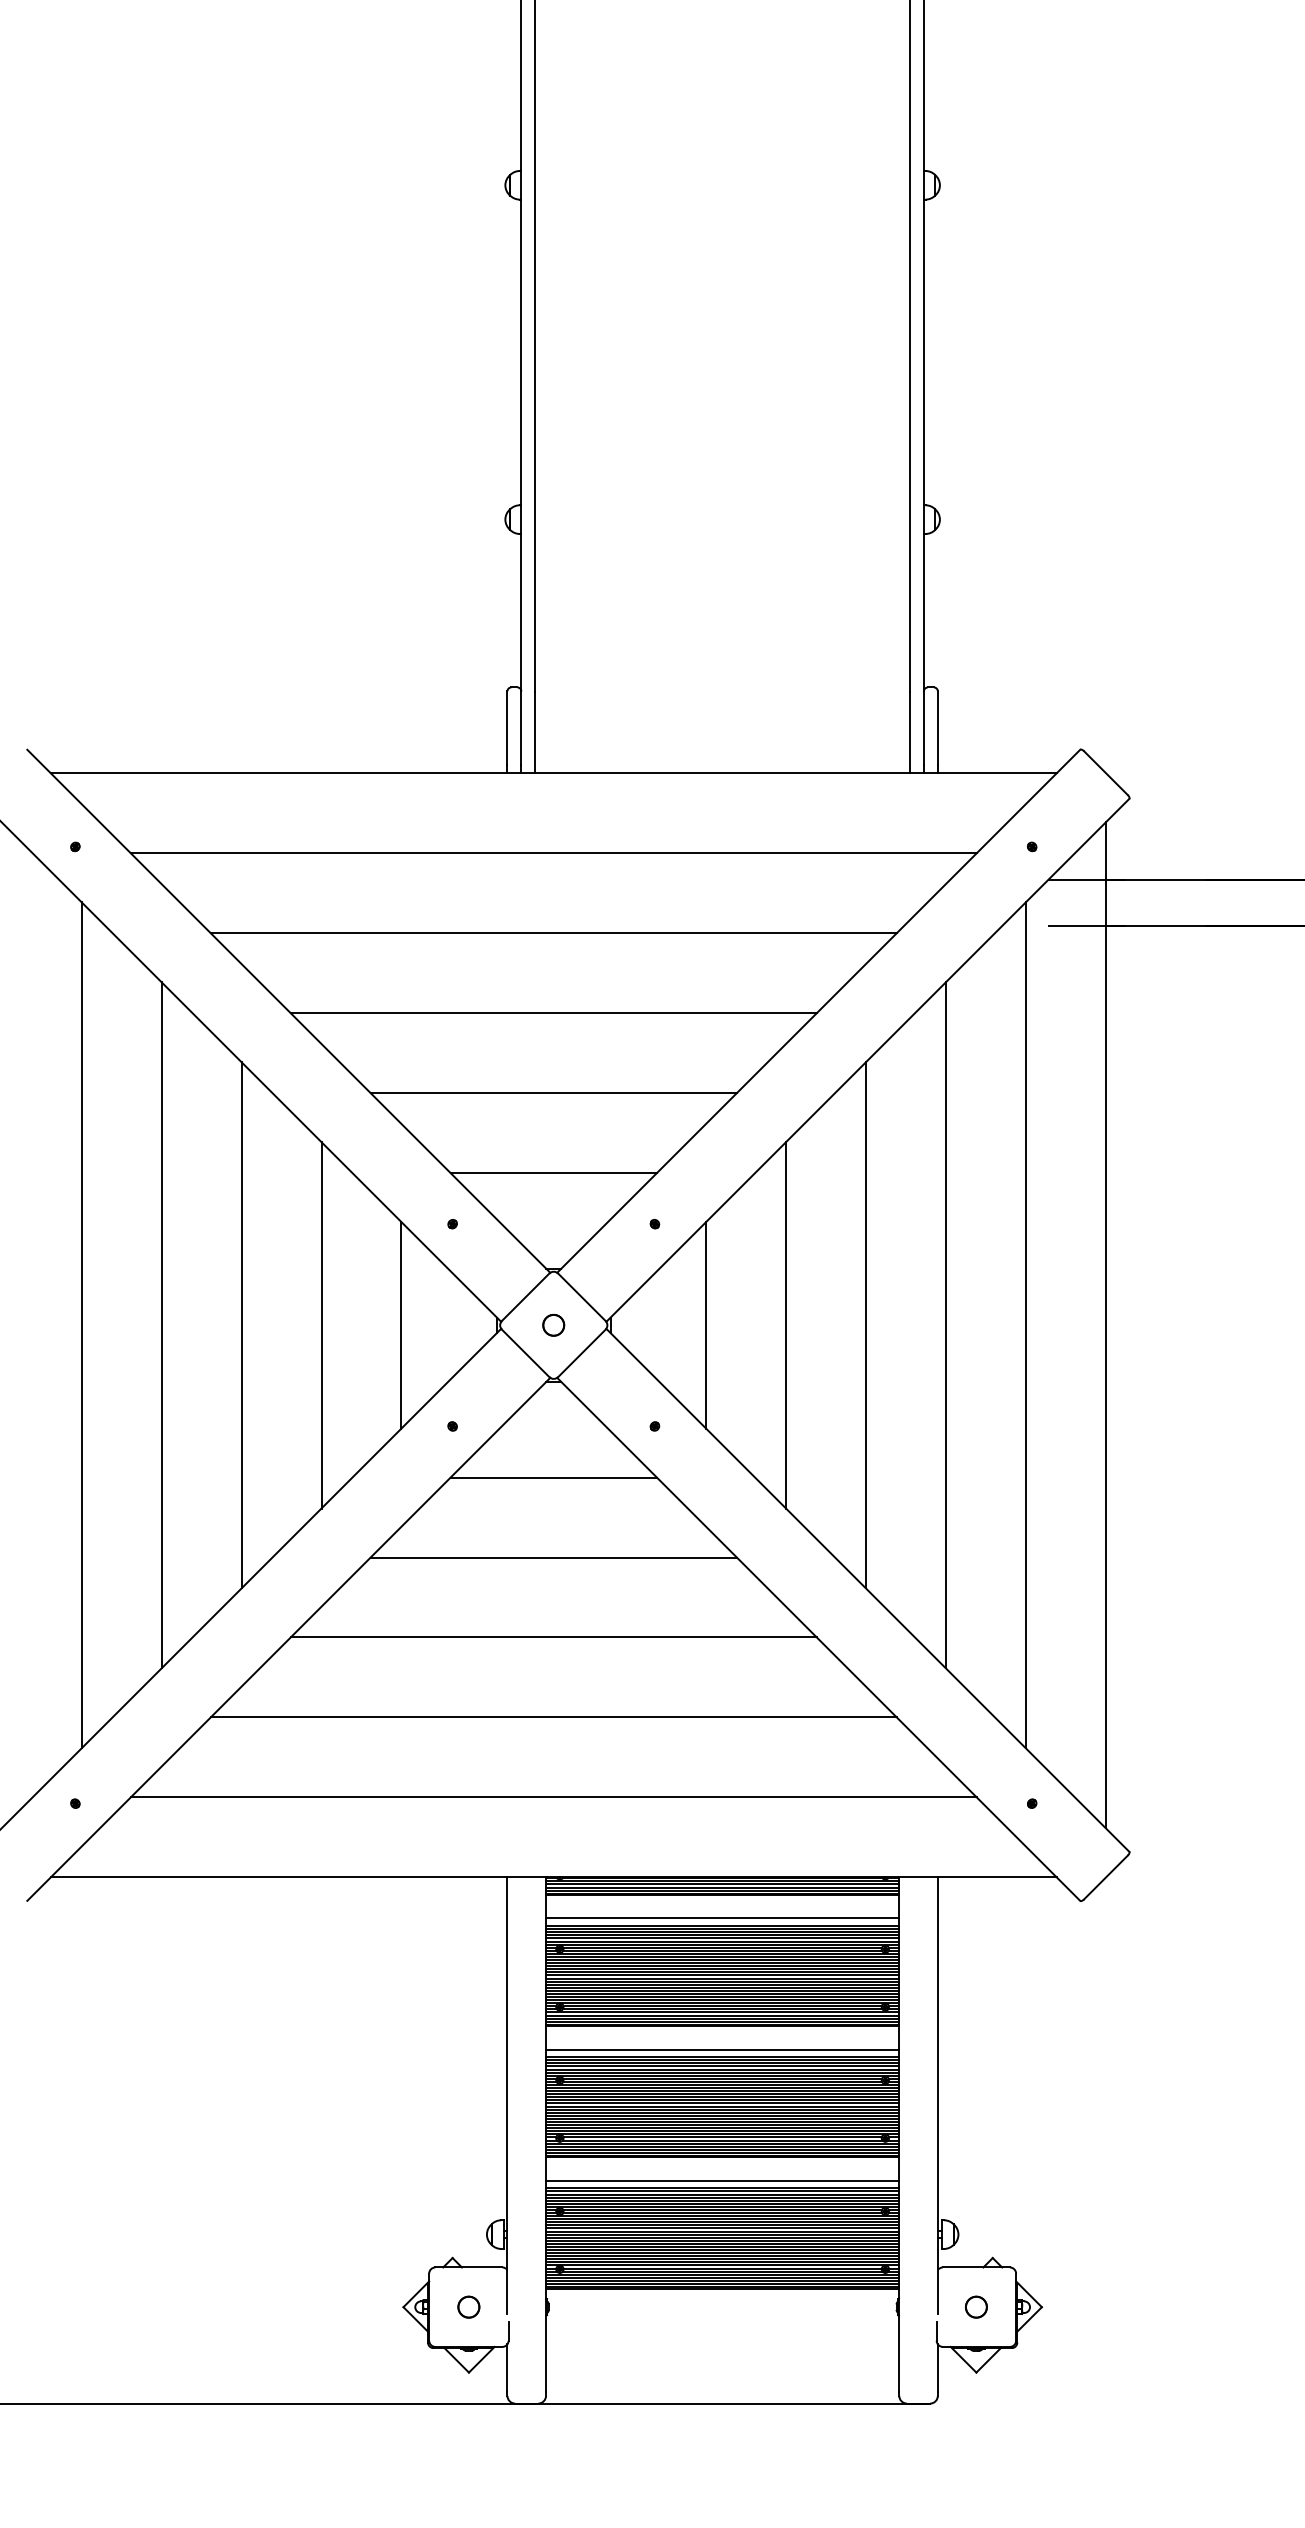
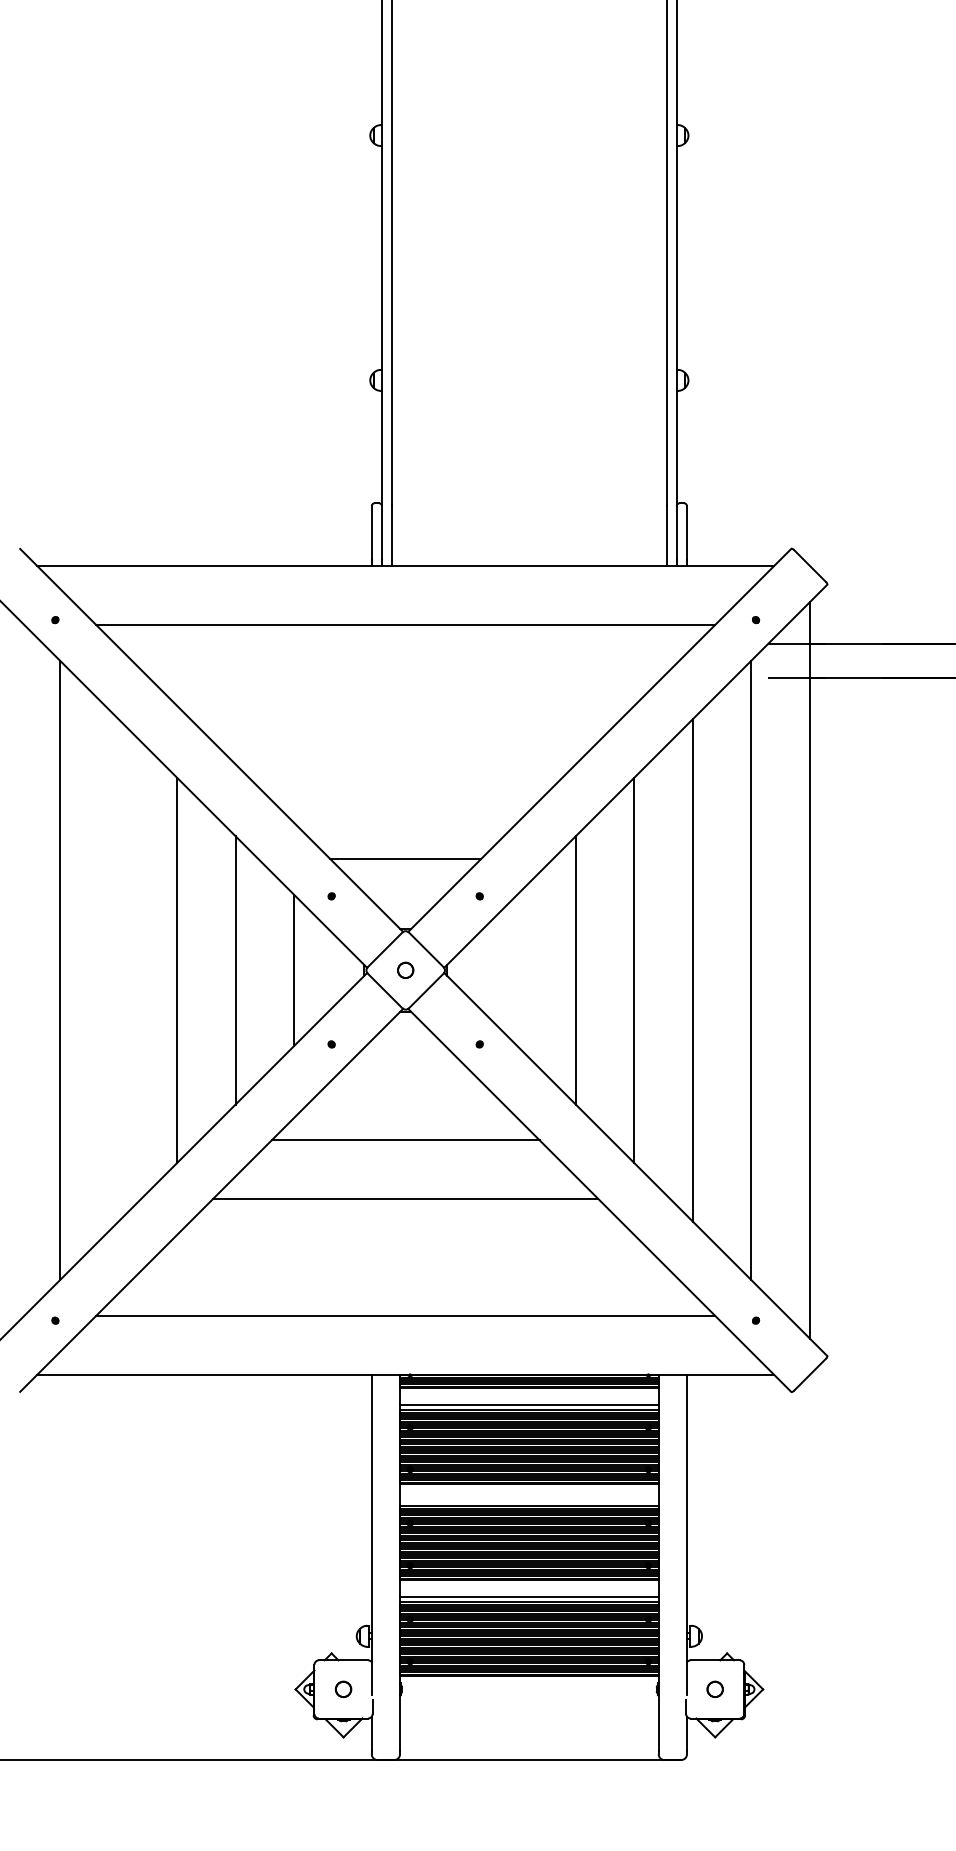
line: (553, 933) -> (405, 683), removed
line: (553, 1013) -> (405, 742), removed
line: (553, 1093) -> (405, 800), removed
line: (161, 1325) -> (118, 970), removed
line: (706, 1325) -> (517, 970), removed
line: (553, 1477) -> (405, 1081), removed
line: (553, 1717) -> (405, 1257), removed
line: (722, 2049) -> (529, 1500), removed

